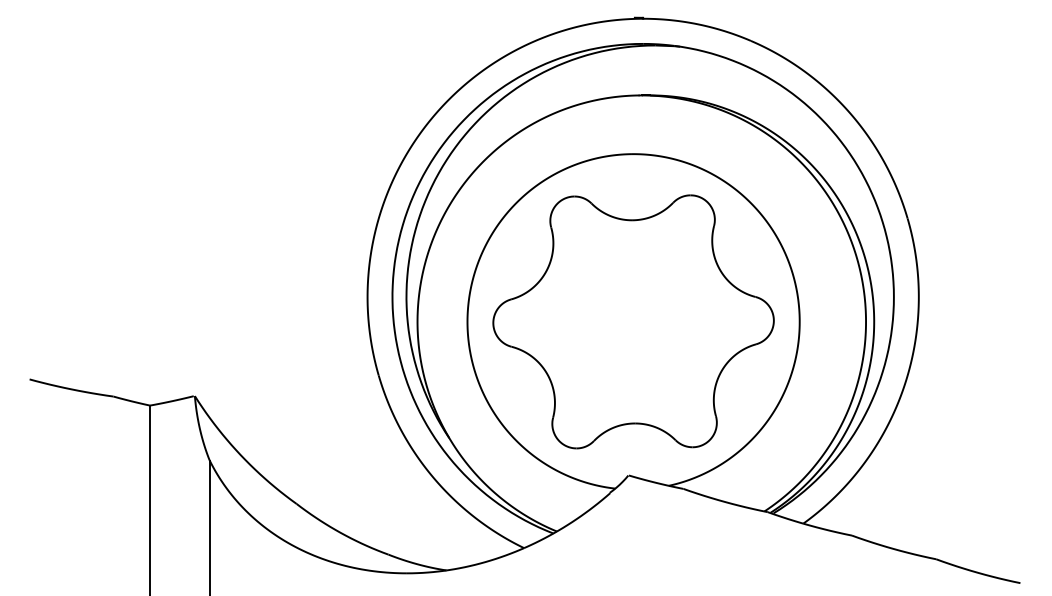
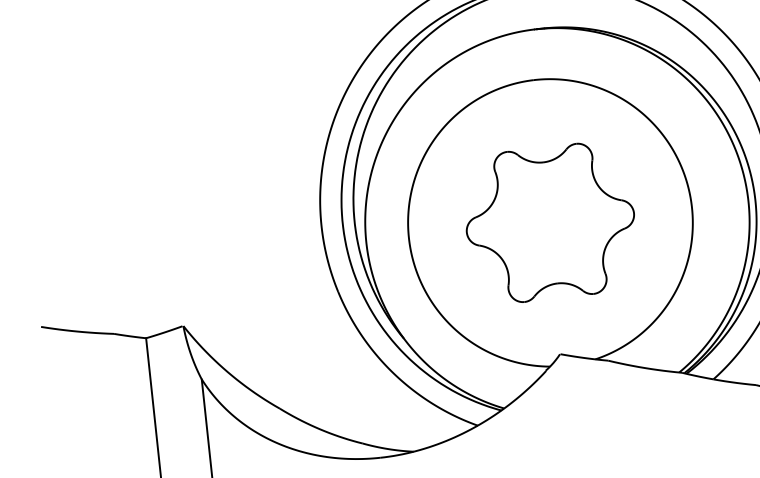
part: (633, 321) -> (550, 222), size x0.7

